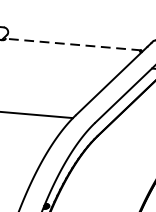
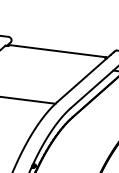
line: (74, 44) -> (58, 51), dashed -> solid

